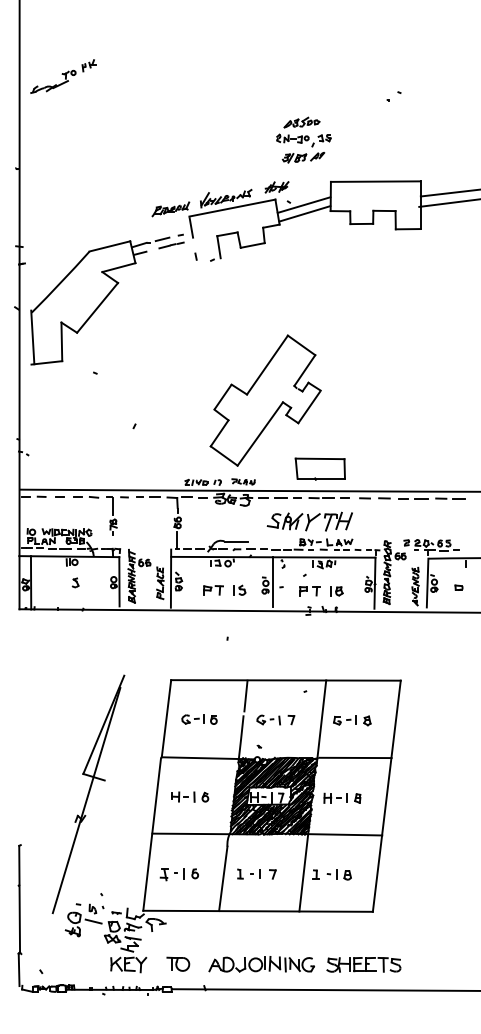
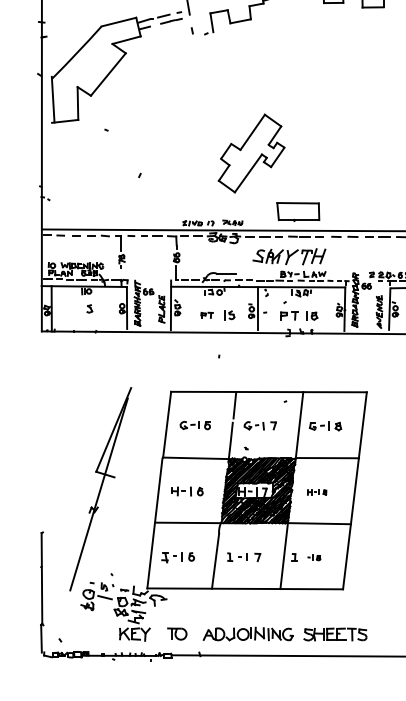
part: (265, 400) -> (251, 153), size x0.7
part: (213, 590) -> (207, 315), size x0.7
part: (342, 797) -> (317, 491), size x0.6
part: (338, 874) -> (313, 557), size x0.6

